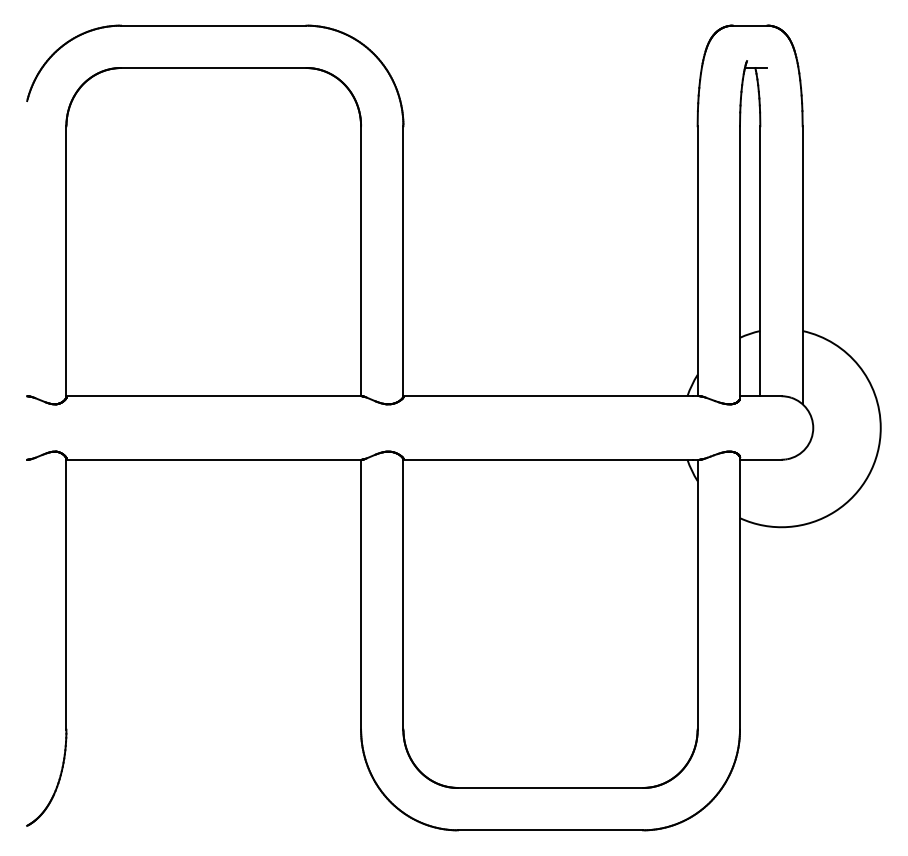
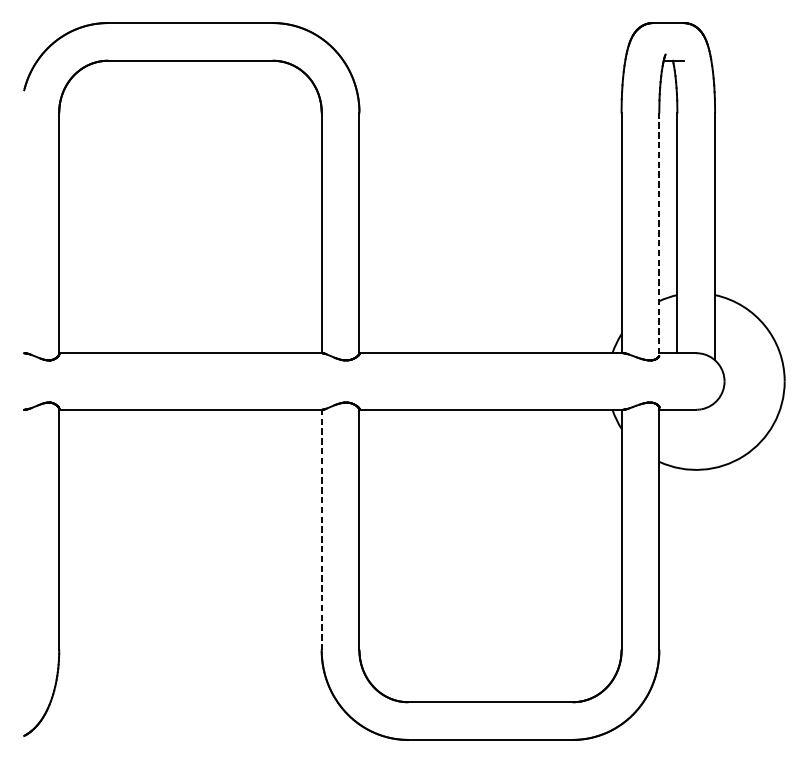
line: (740, 262) -> (659, 234), solid -> dashed
line: (361, 594) -> (322, 529), solid -> dashed

